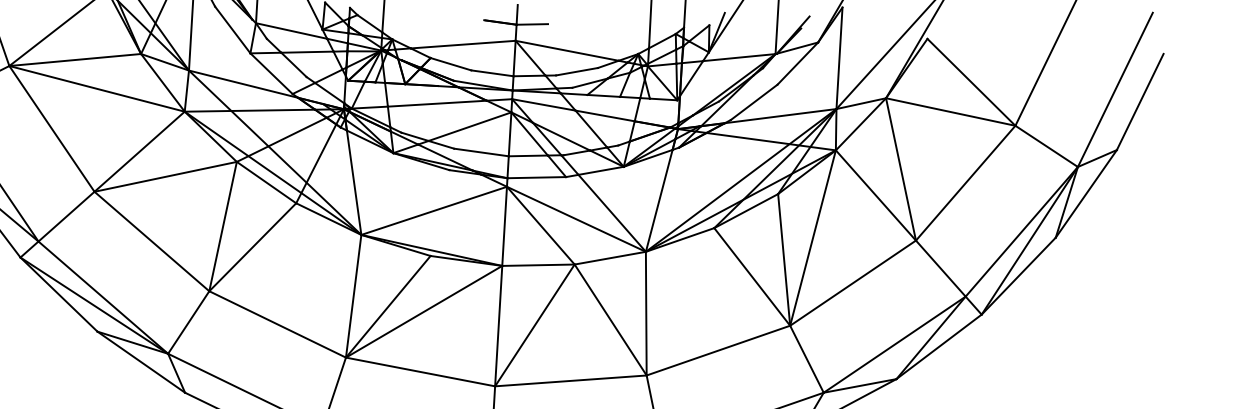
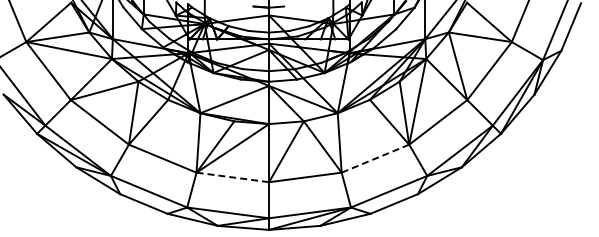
line: (718, 350) -> (375, 158), solid -> dashed
line: (419, 372) -> (232, 177), solid -> dashed

